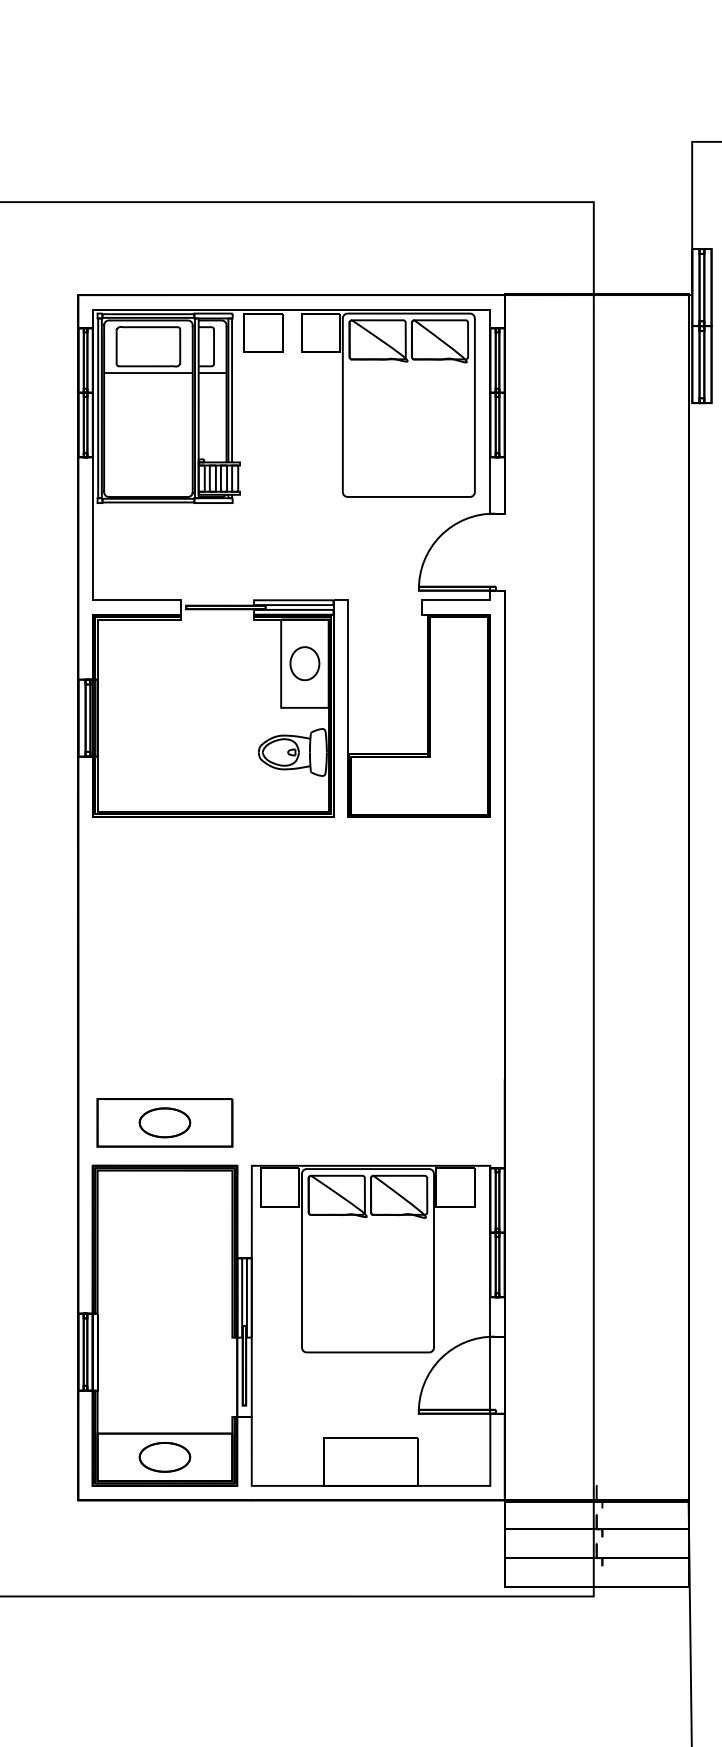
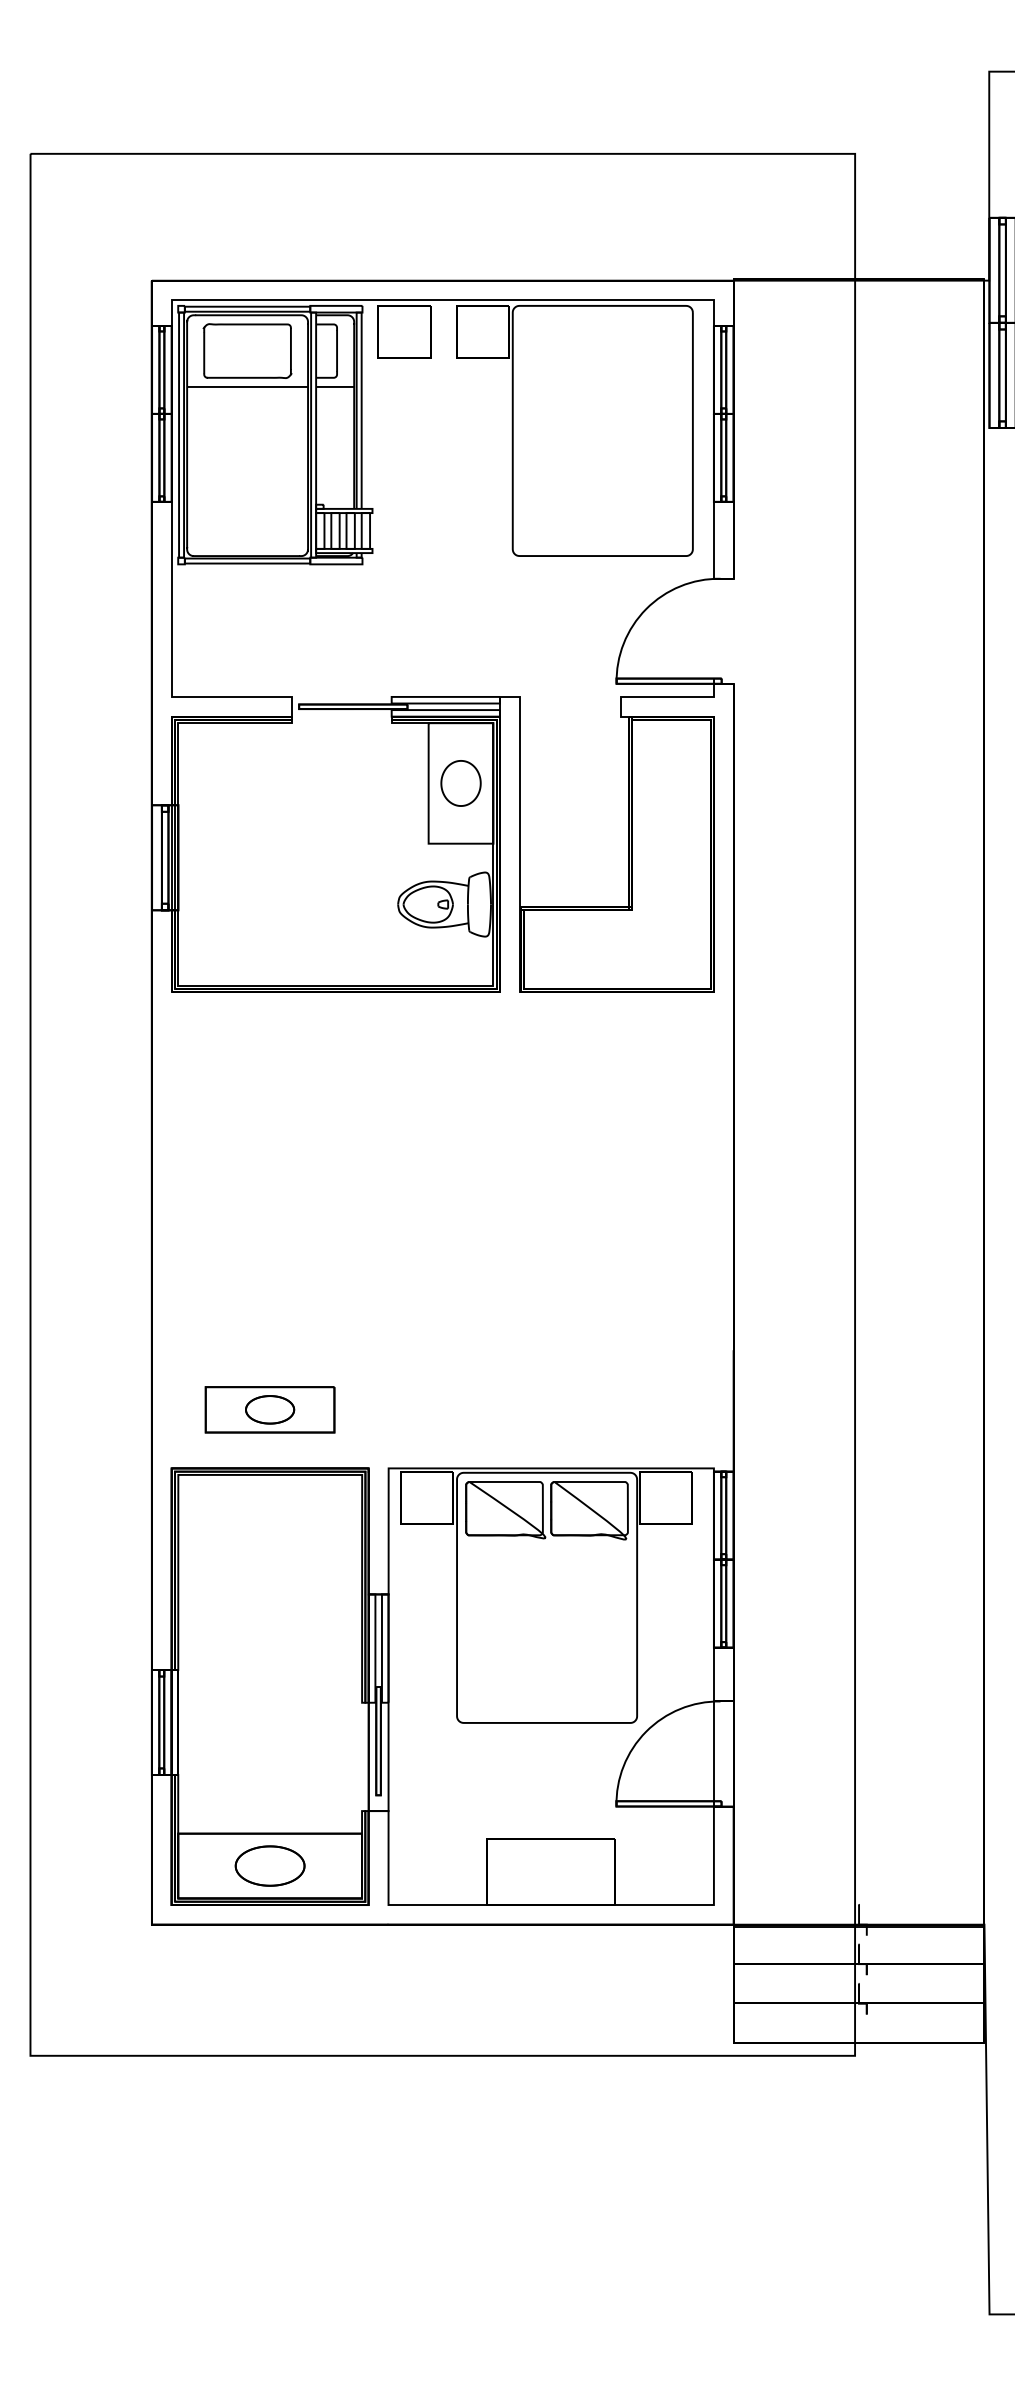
part: (408, 341) -> (602, 343), removed
part: (164, 1122) -> (269, 1409), size x0.7

